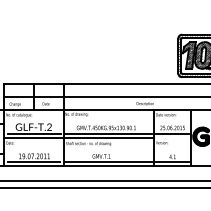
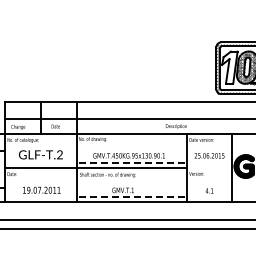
hatch: (189, 55) -> (230, 67), removed
line: (34, 133) -> (41, 162), removed
line: (109, 133) -> (132, 162), solid -> dashed
line: (171, 133) -> (208, 162), removed
line: (34, 161) -> (41, 196), removed
line: (108, 161) -> (131, 196), solid -> dashed
line: (172, 161) -> (209, 196), removed

